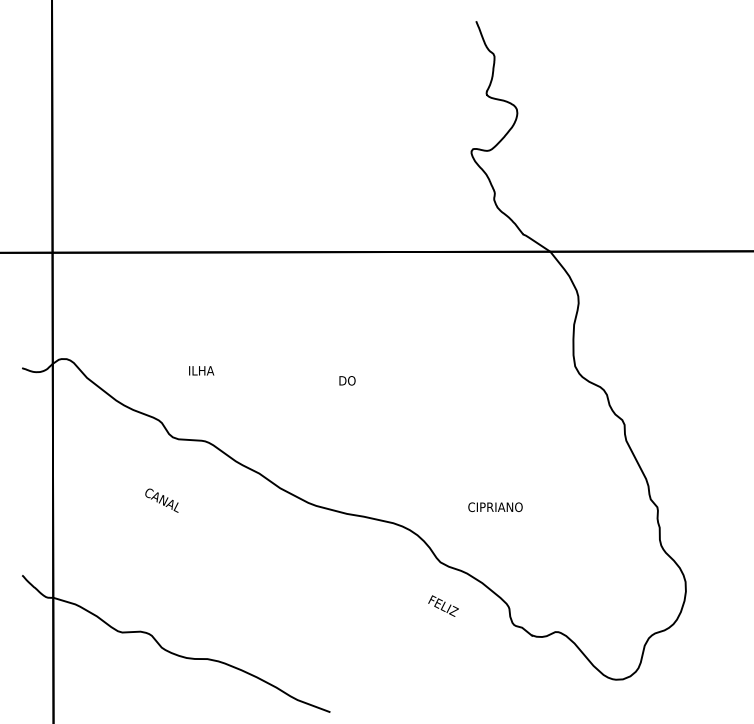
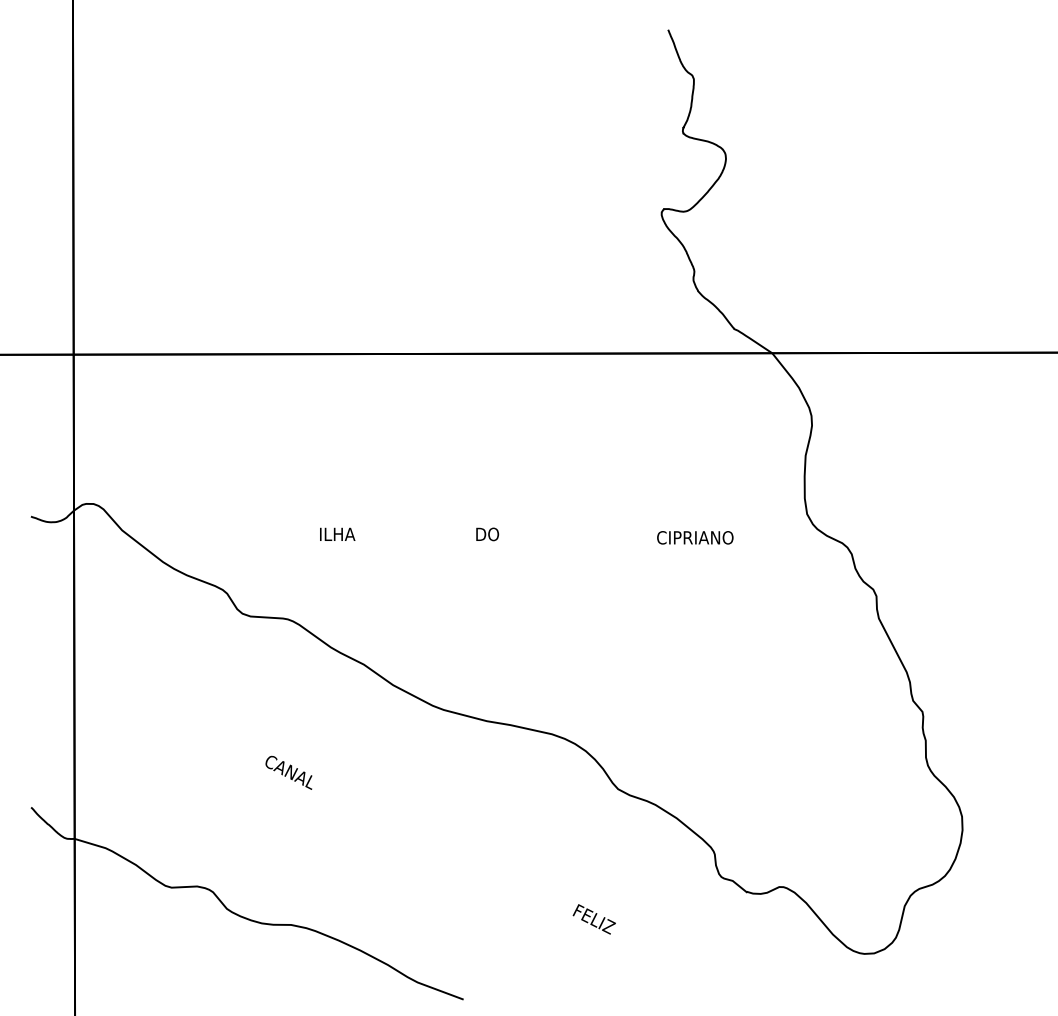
text: (201, 370) -> (337, 533), moved
text: (161, 500) -> (288, 772), moved
text: (495, 507) -> (695, 538), moved
text: (443, 605) -> (594, 918), moved

